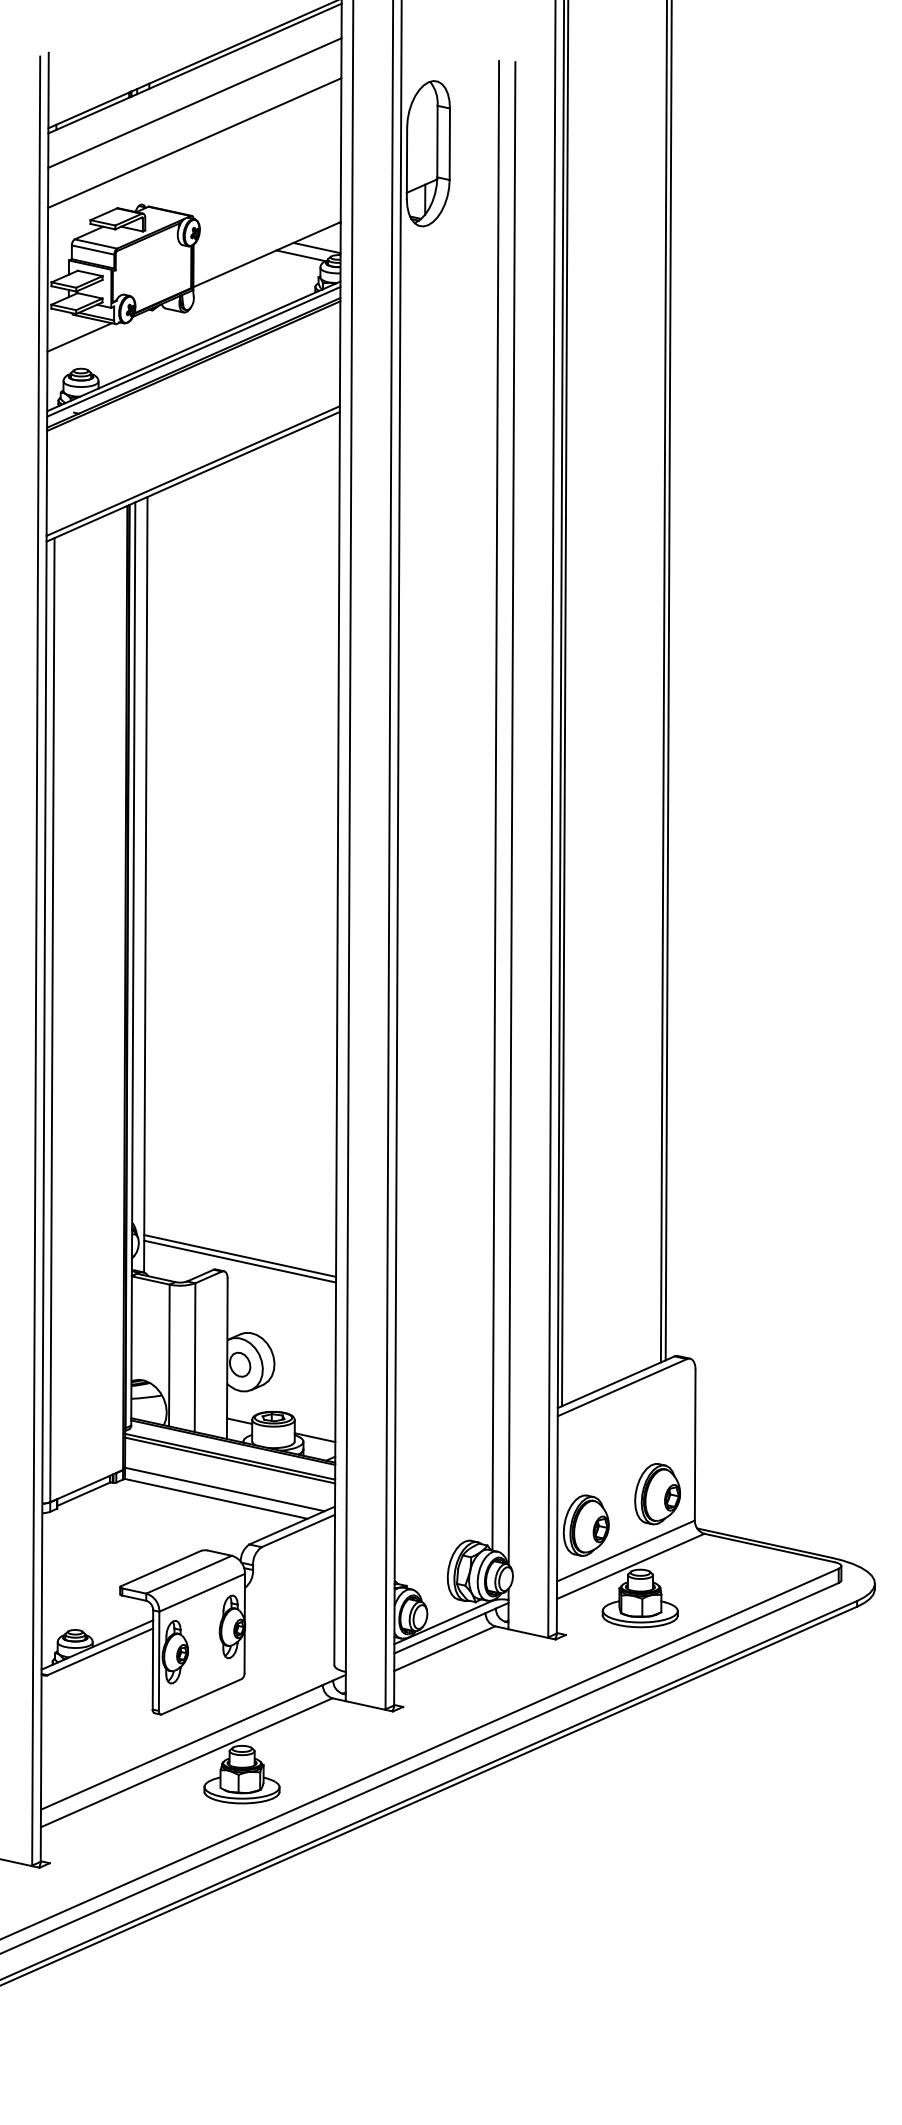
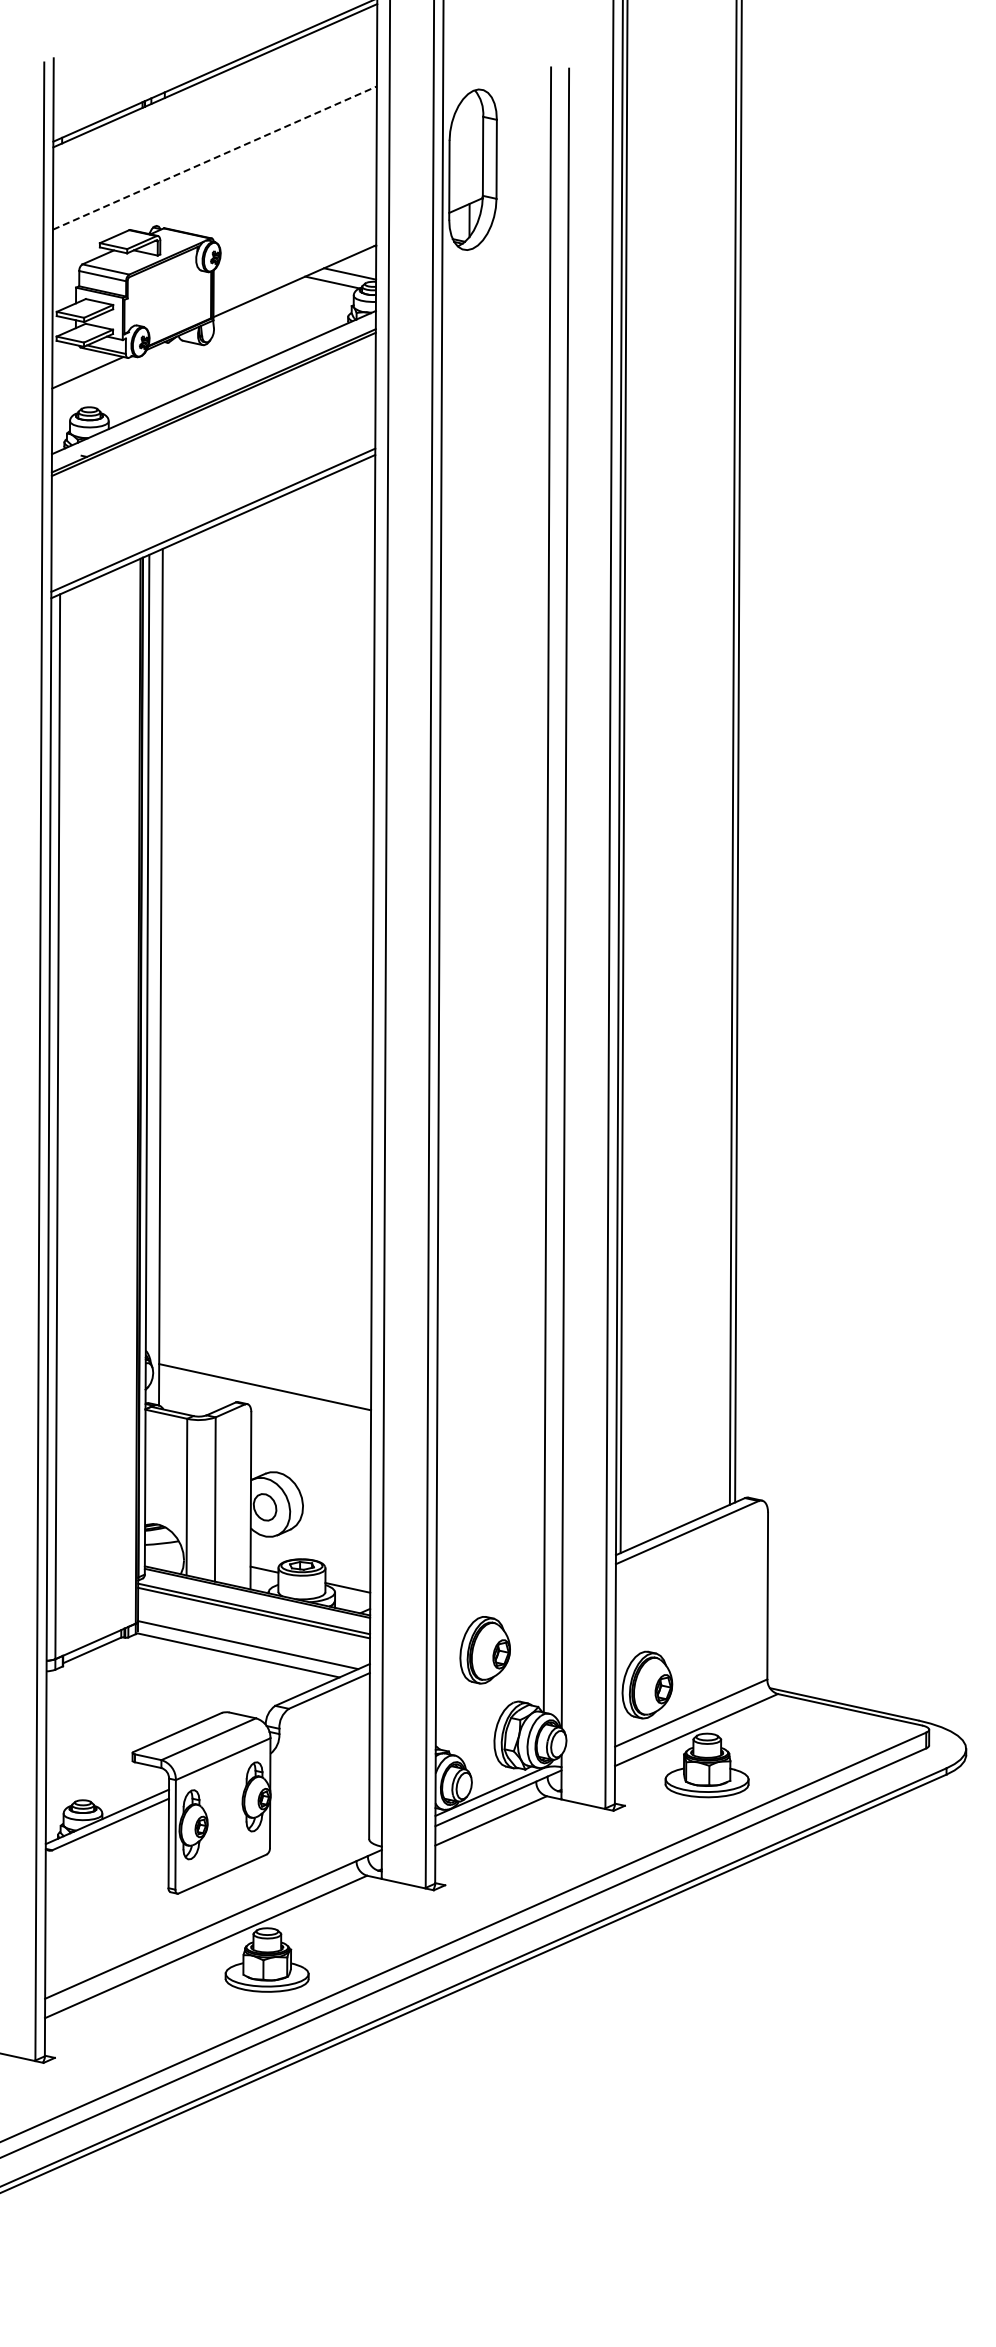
line: (195, 102) -> (215, 113), removed
line: (195, 142) -> (215, 157), solid -> dashed
line: (193, 351) -> (213, 388), removed
line: (240, 1261) -> (265, 1393), removed
part: (656, 1494) -> (484, 1650), moved

